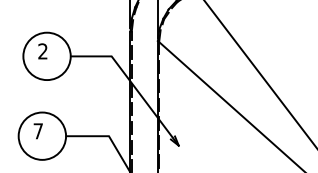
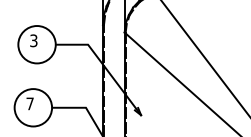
text: (42, 52) -> (33, 41), 2 -> 3

